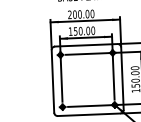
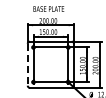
line: (52, 80) -> (27, 64), solid -> dashed

